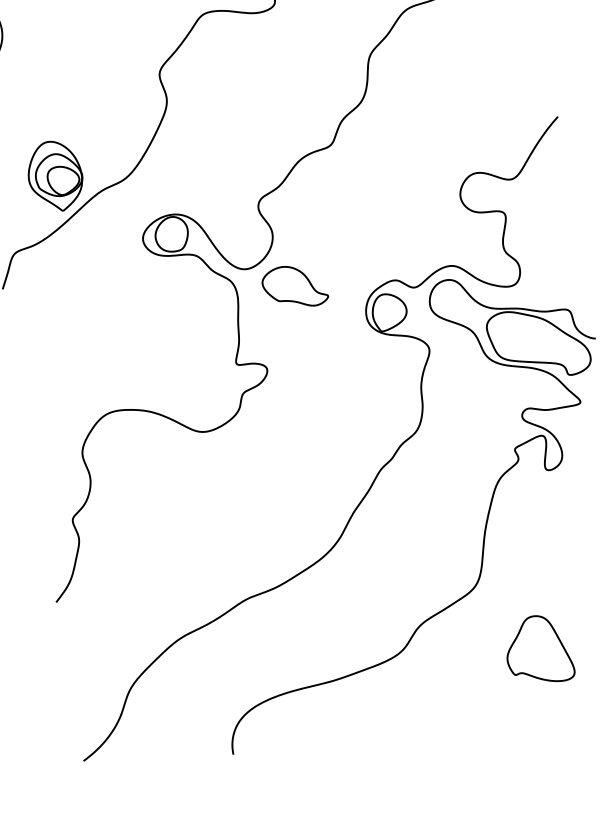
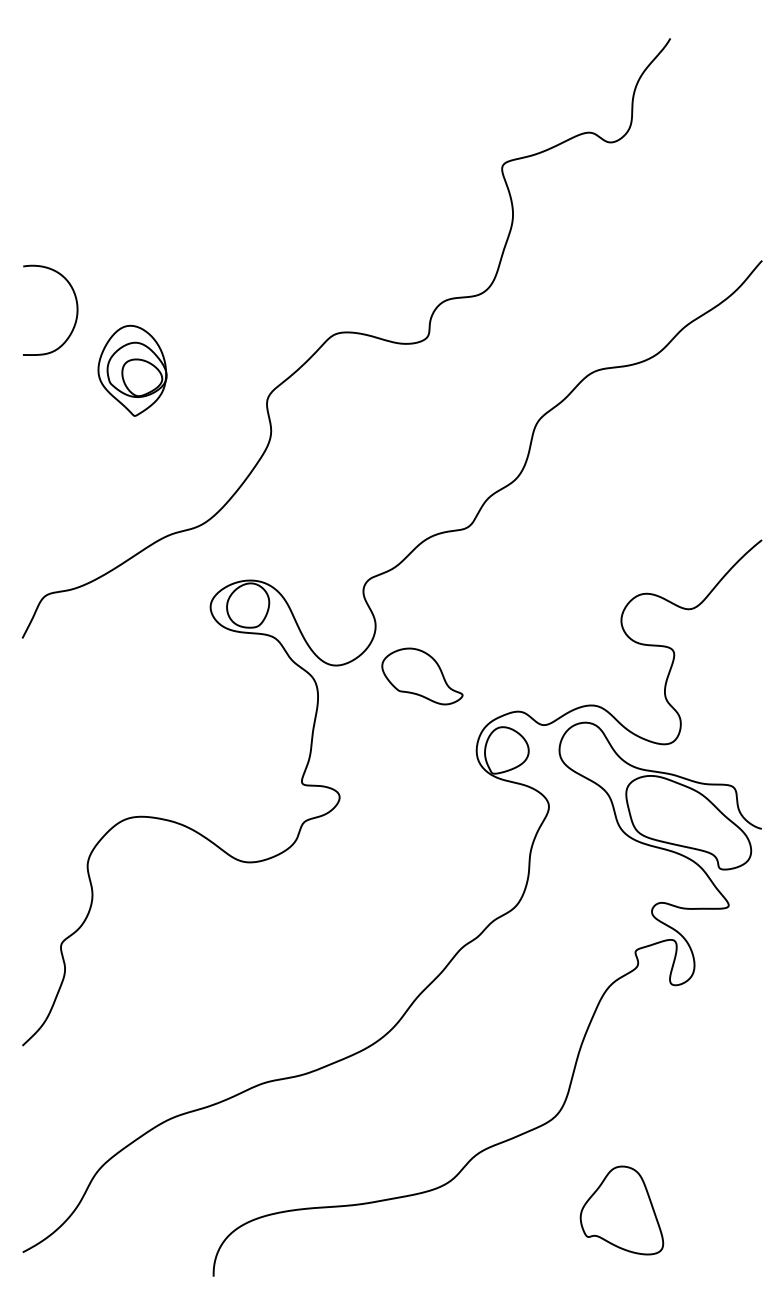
part: (55, 176) -> (132, 370), moved
part: (294, 286) -> (422, 676), moved

